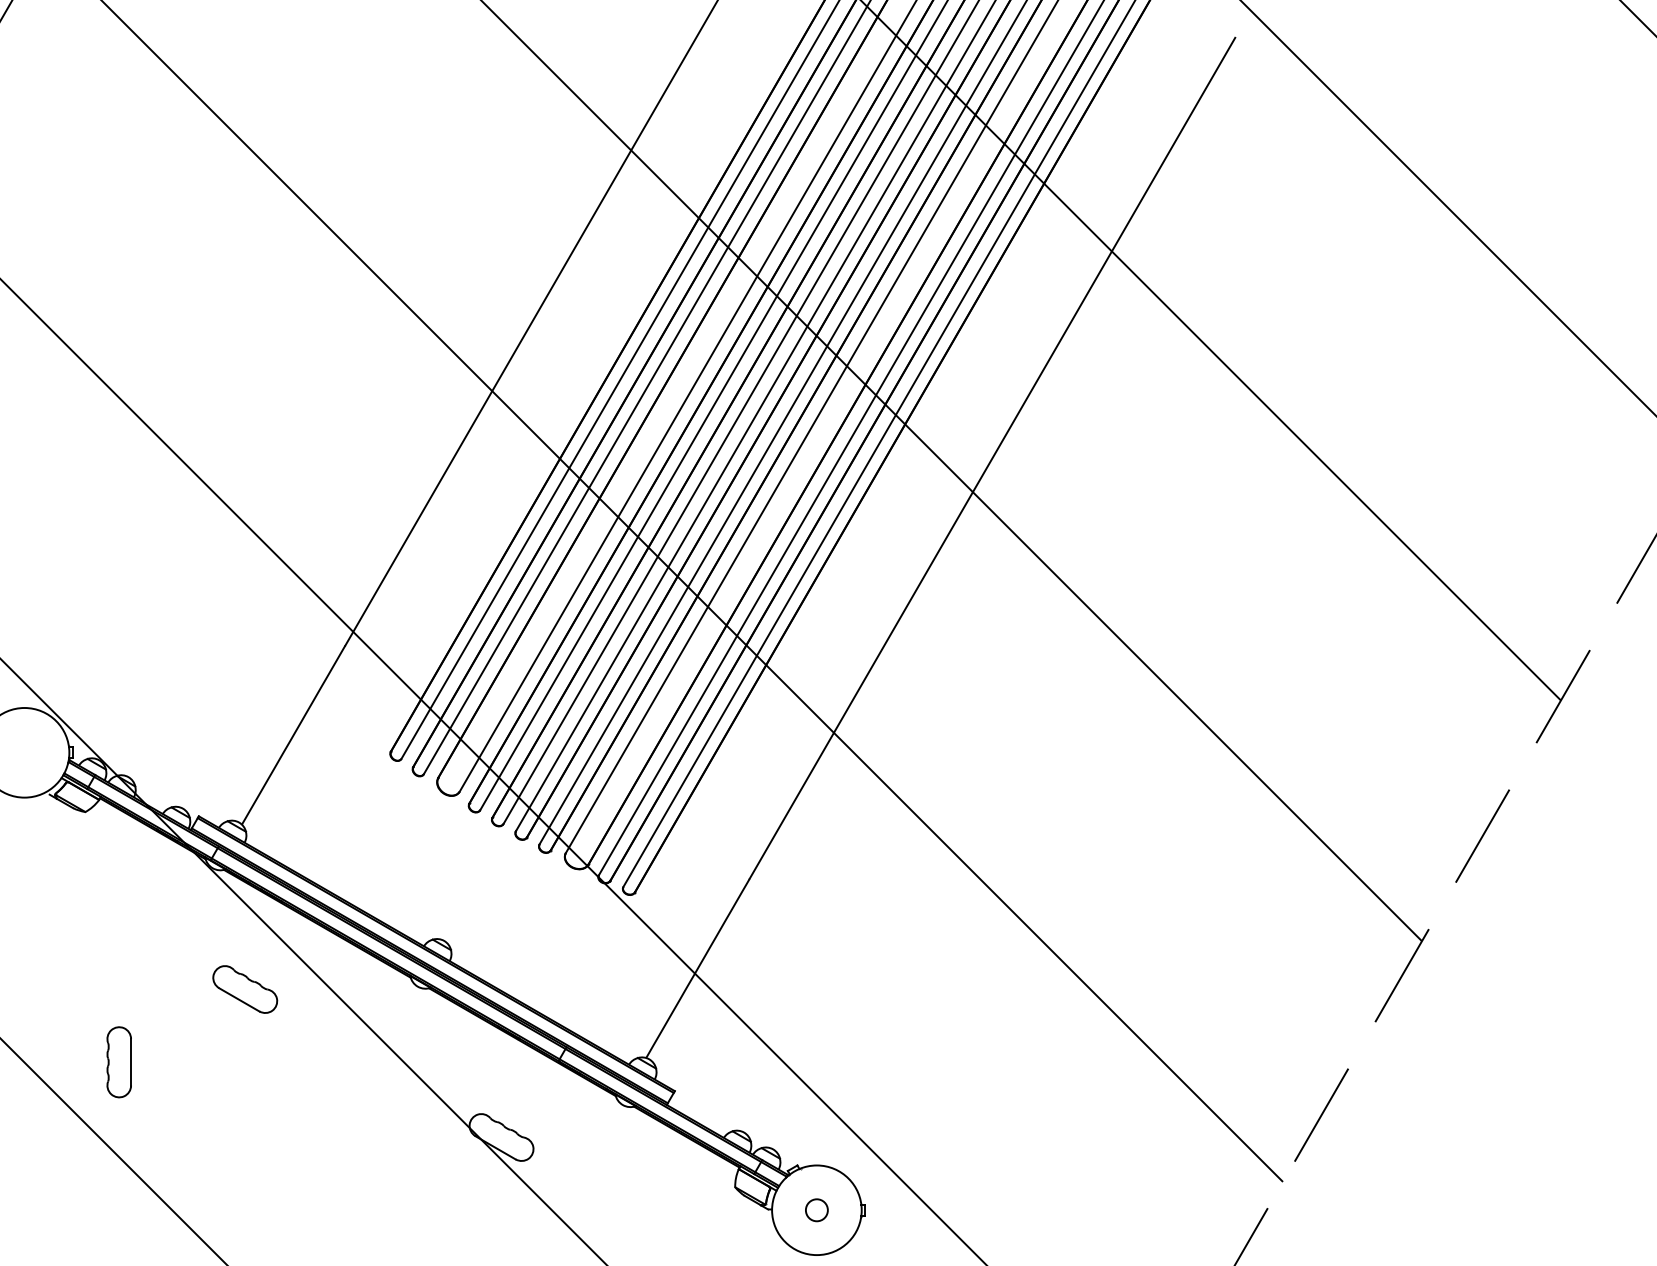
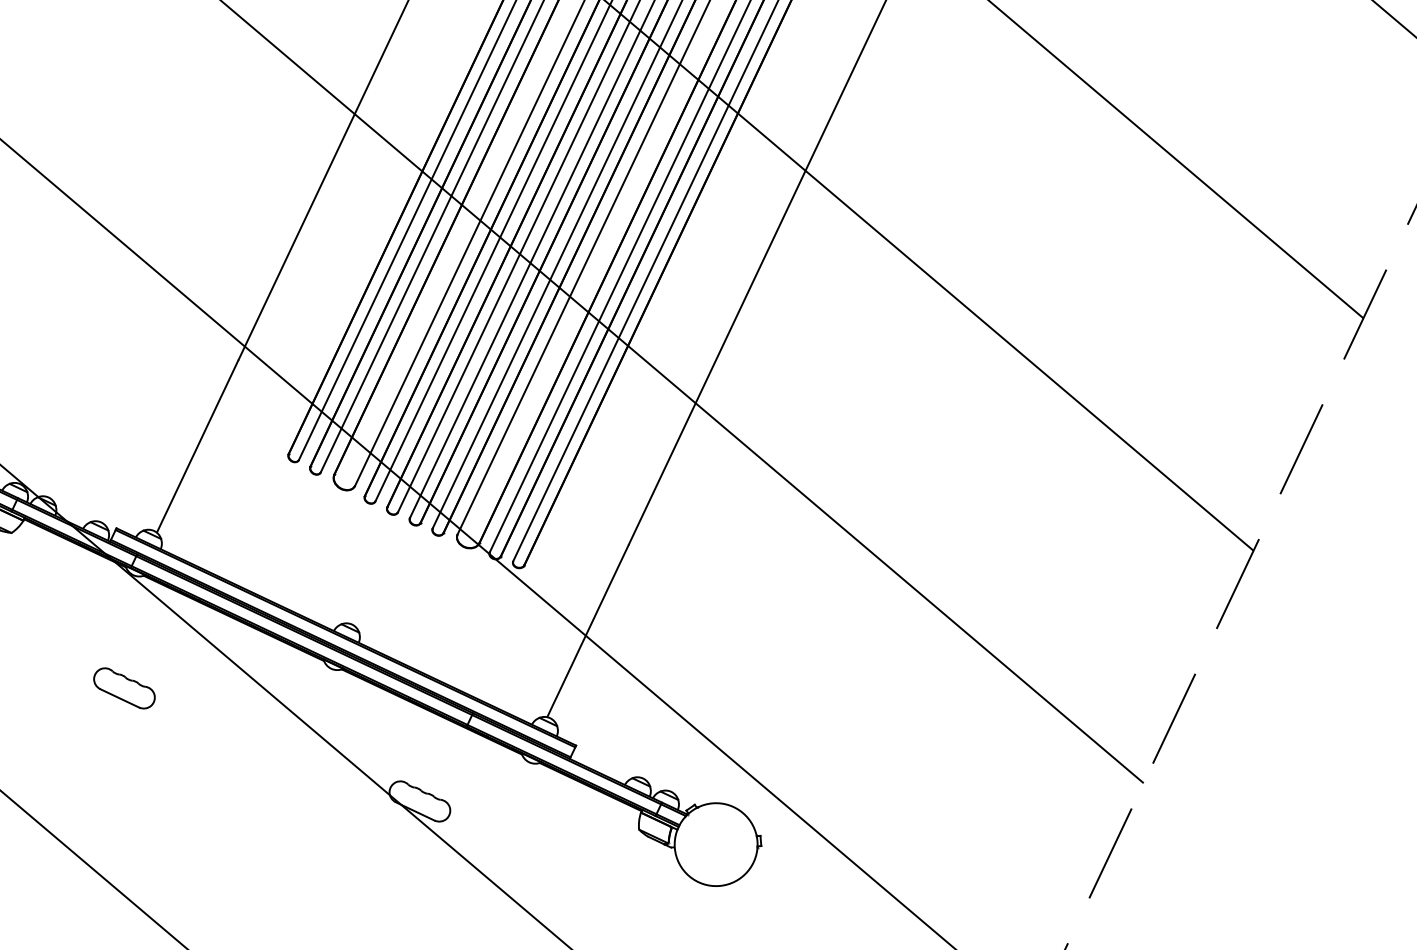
part: (245, 989) -> (124, 688), moved
part: (118, 1062) -> (61, 761), removed
circle: (816, 1210) -> (715, 844), removed

